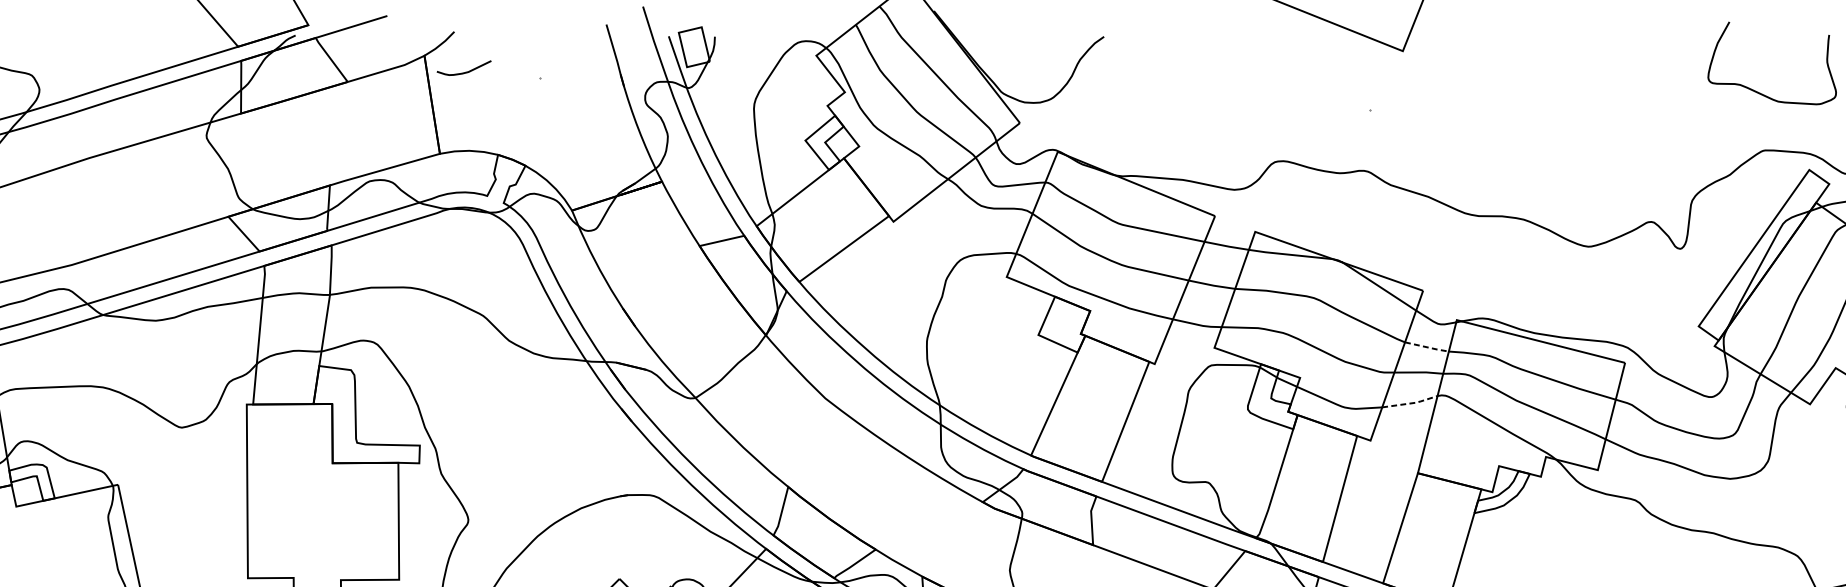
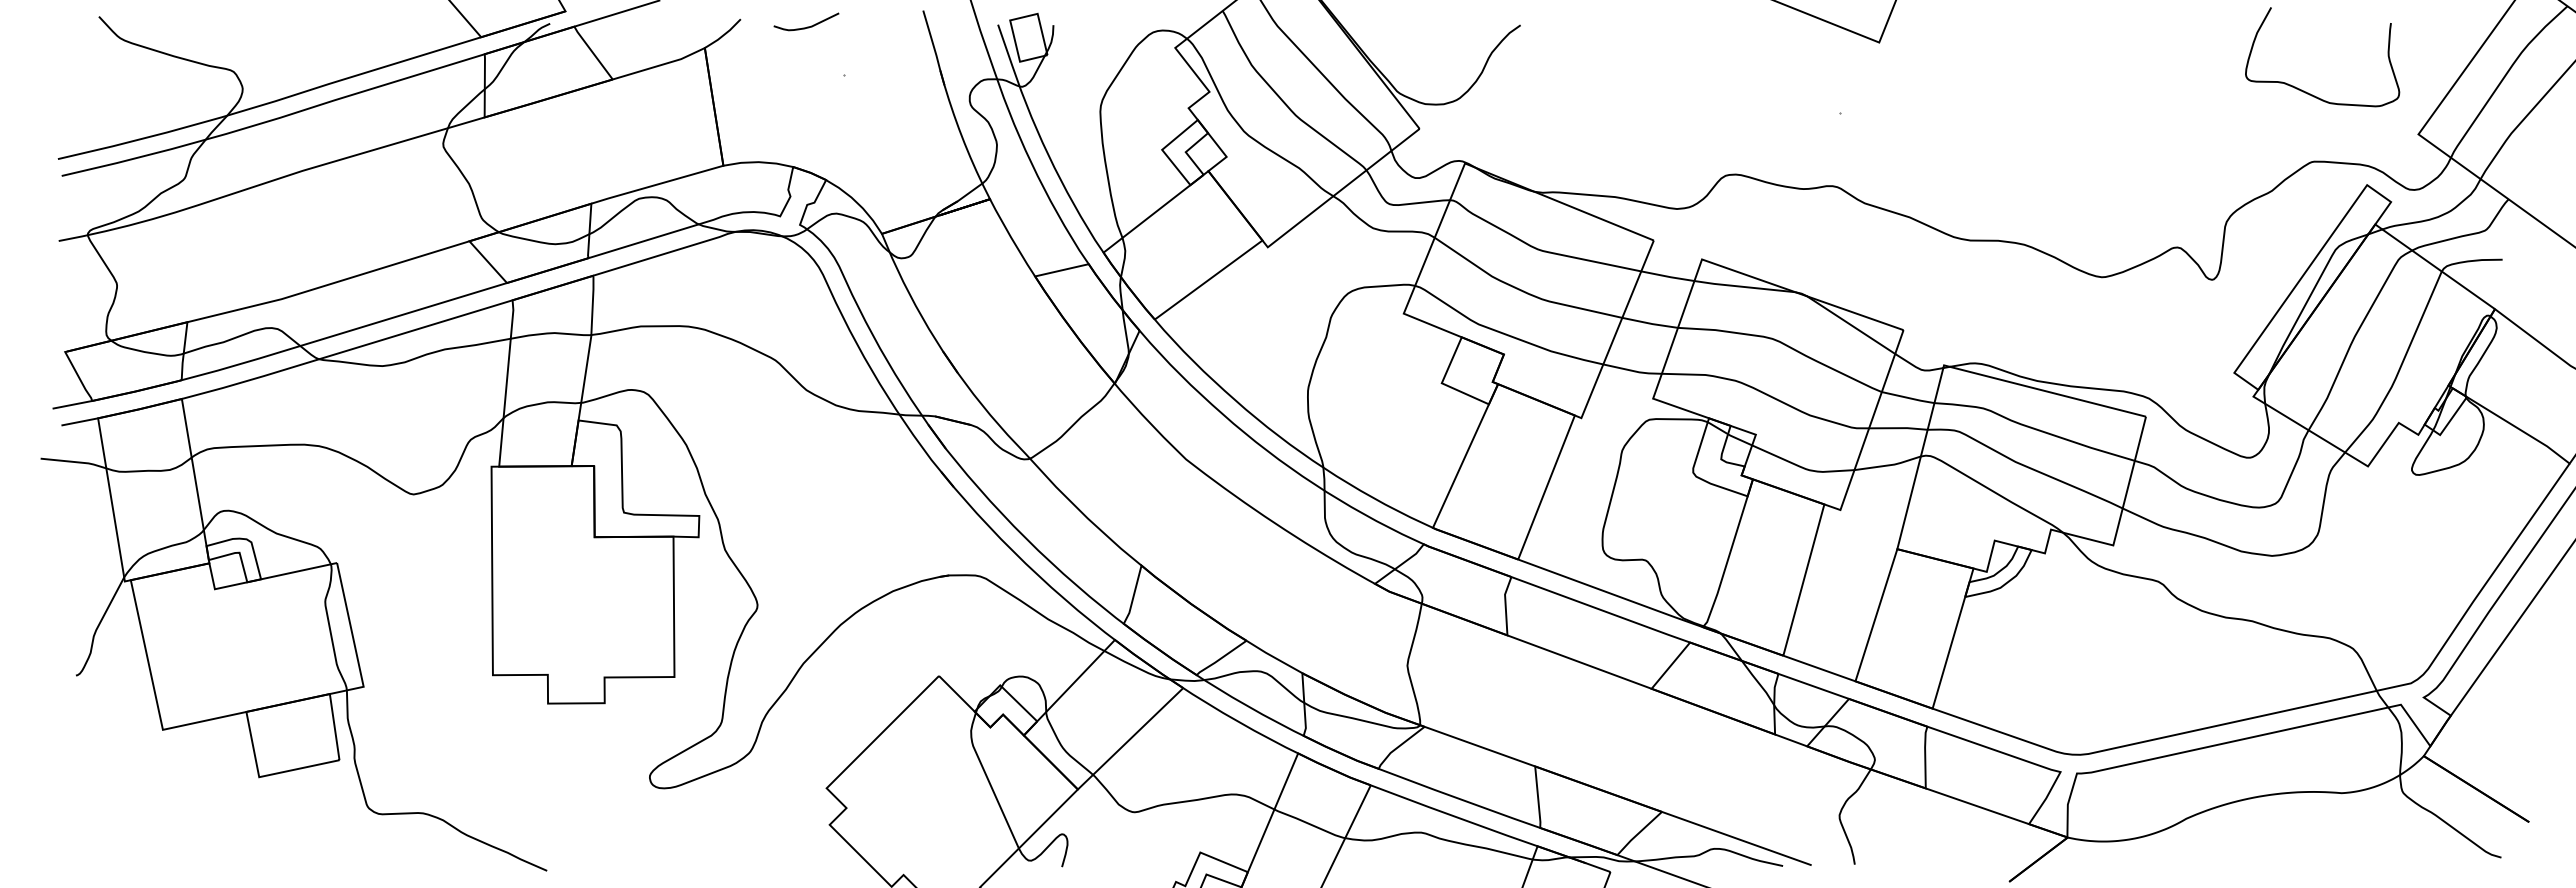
curve: (465, 71) -> (807, 26), moved
line: (1427, 347) -> (1908, 398), dashed -> solid
line: (1411, 403) -> (1889, 465), dashed -> solid

